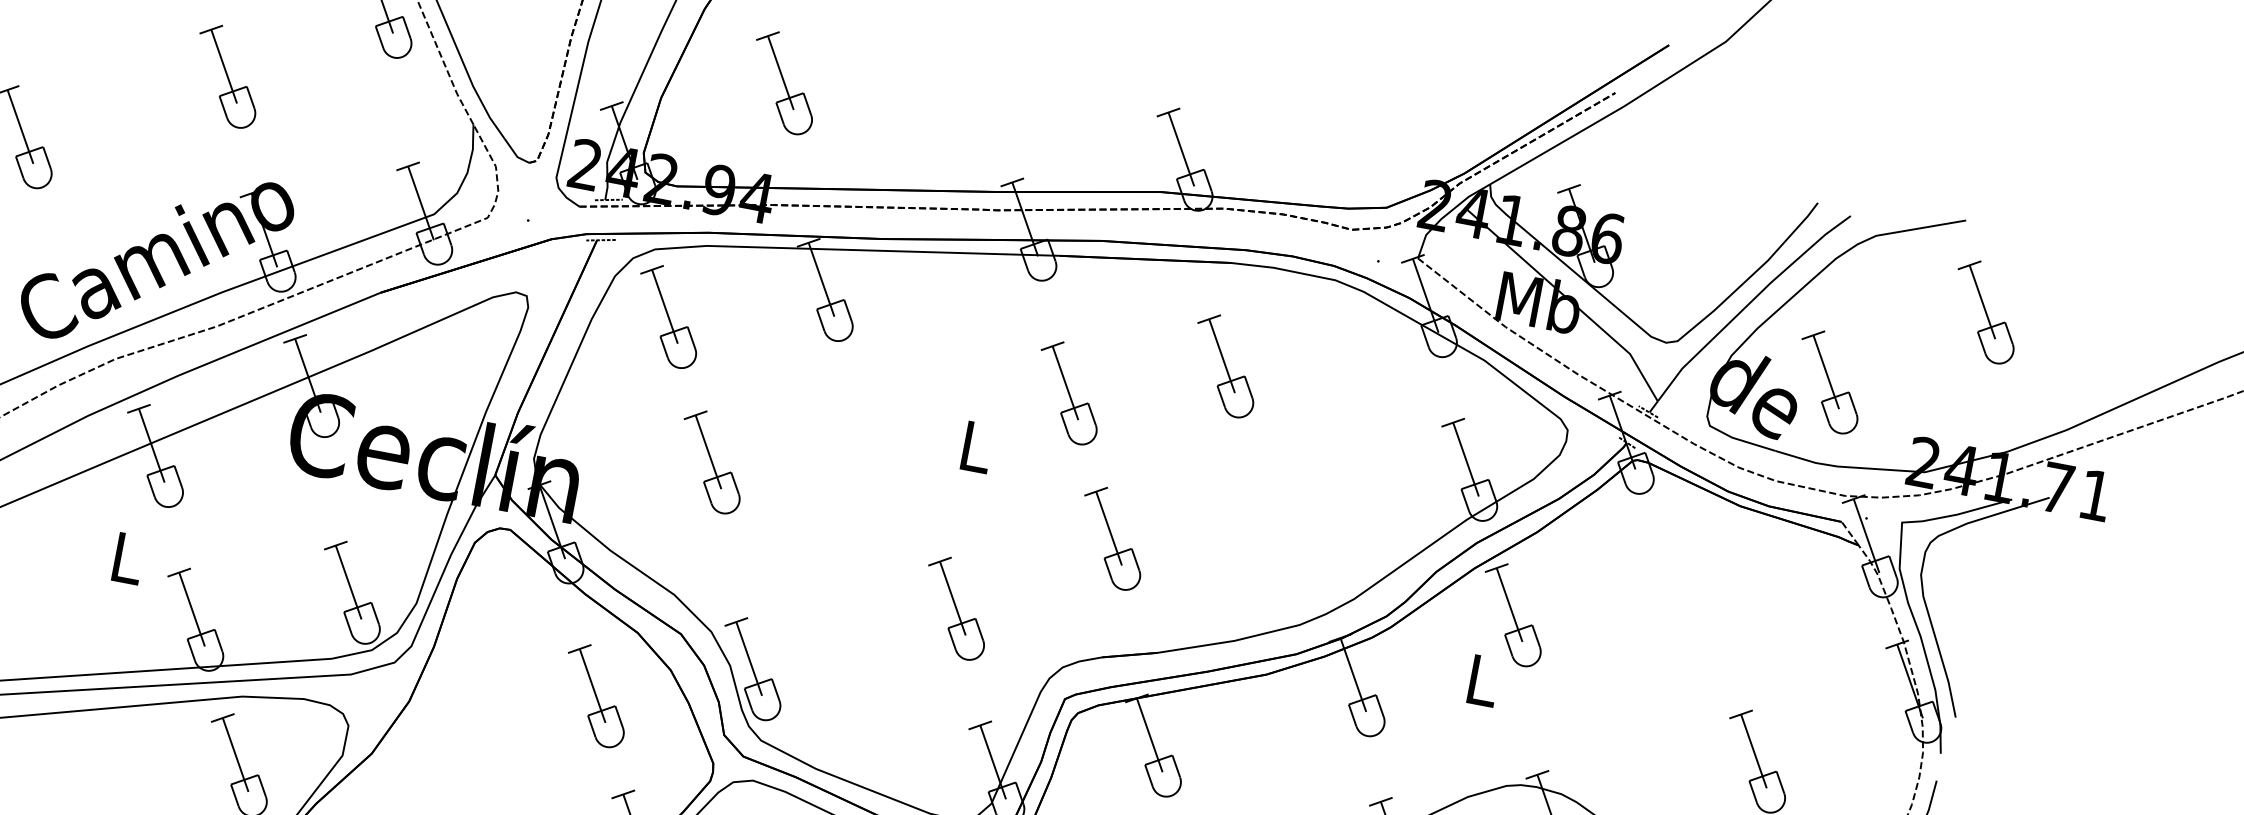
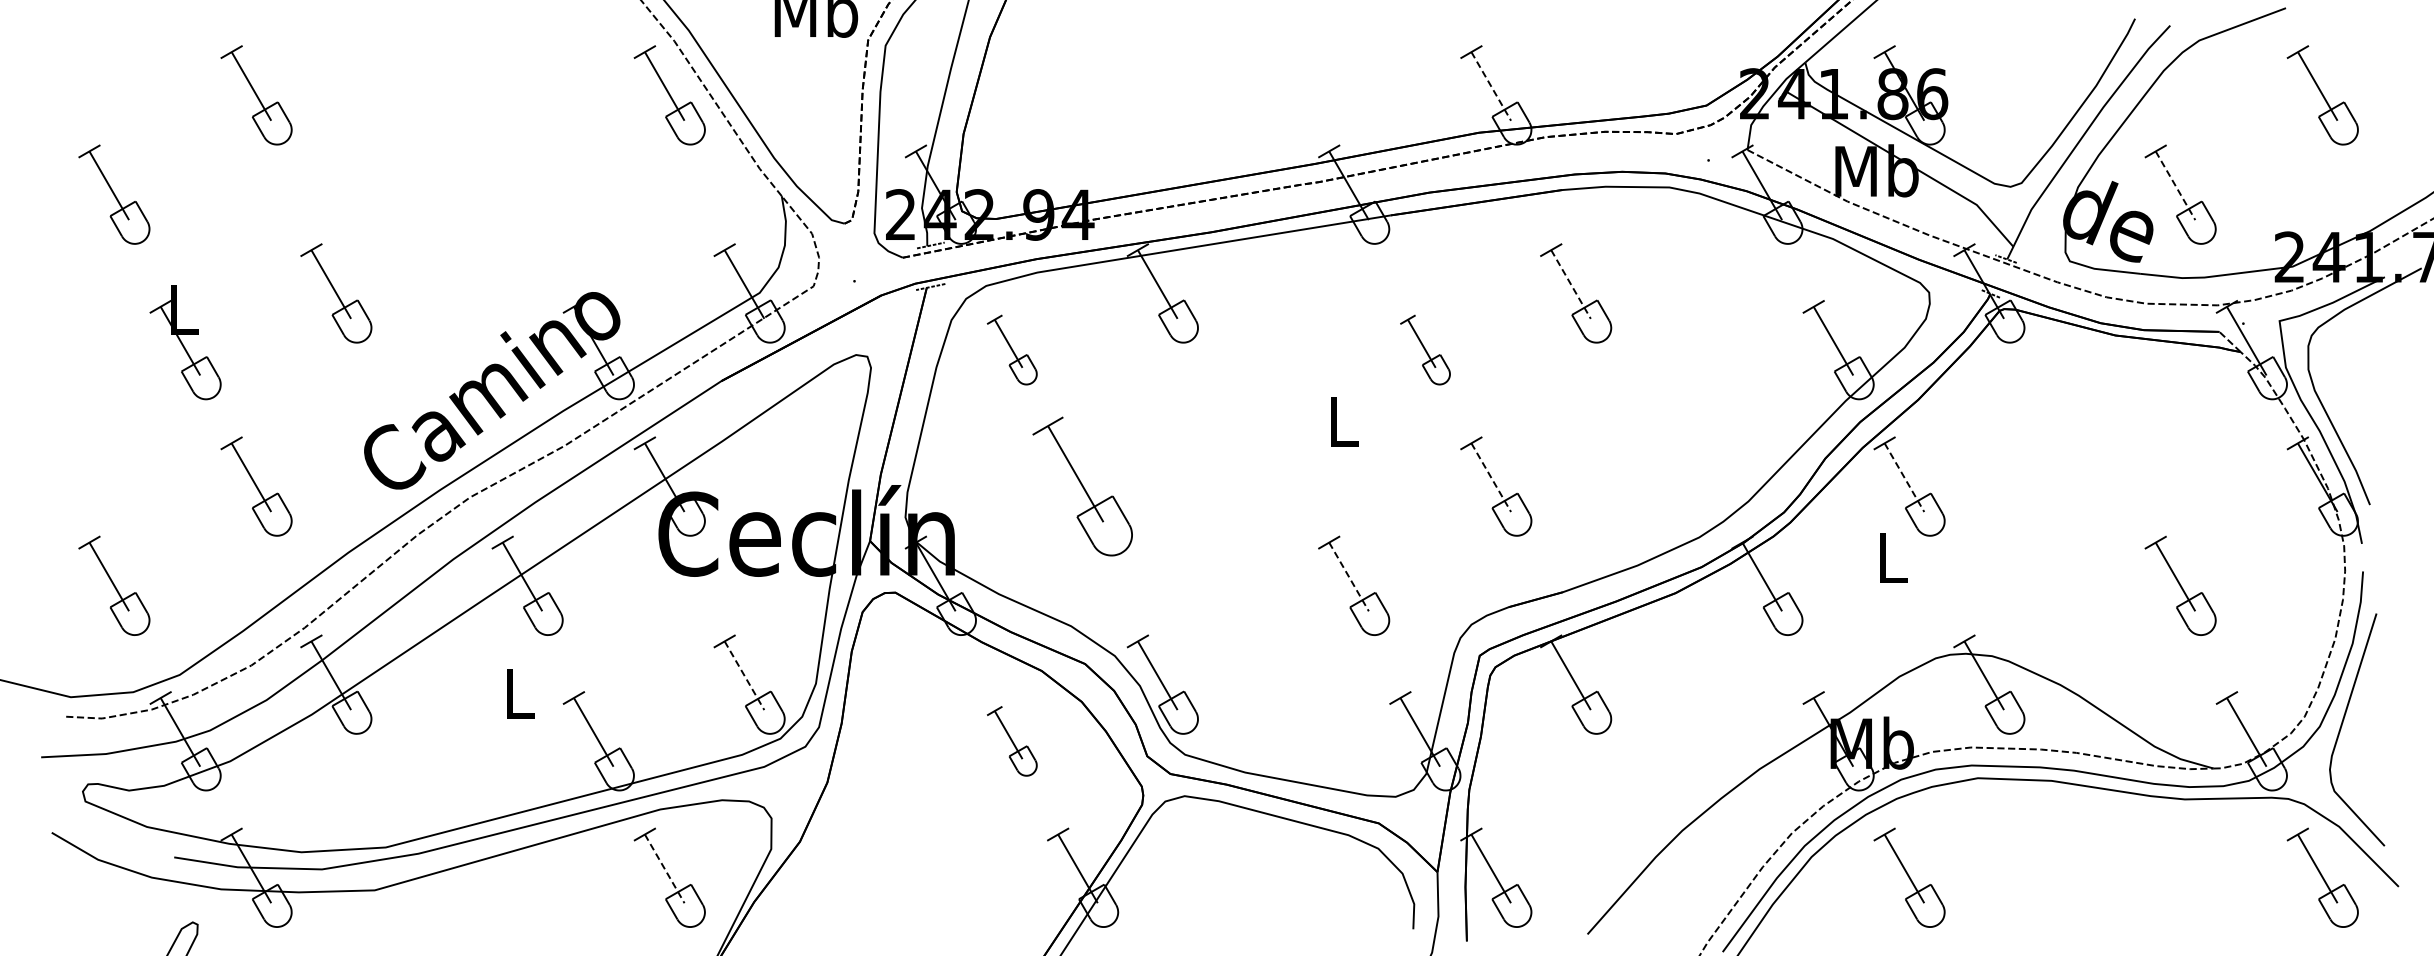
part: (227, 75) -> (527, 194), removed
part: (784, 82) -> (1083, 95), removed
line: (1181, 149) -> (1491, 86), solid -> dashed
part: (668, 315) -> (1012, 349), size x0.7
line: (1222, 356) -> (1571, 284), solid -> dashed
line: (1826, 371) -> (2175, 185), solid -> dashed
part: (1069, 392) -> (1425, 349), size x0.7
part: (712, 461) -> (1083, 486), size x1.4
line: (1109, 528) -> (1491, 477), solid -> dashed
line: (348, 582) -> (744, 675), solid -> dashed
line: (953, 598) -> (1349, 576), solid -> dashed
line: (1509, 604) -> (1904, 477), solid -> dashed
part: (596, 695) -> (1012, 741), size x0.7
line: (235, 754) -> (664, 868), solid -> dashed

